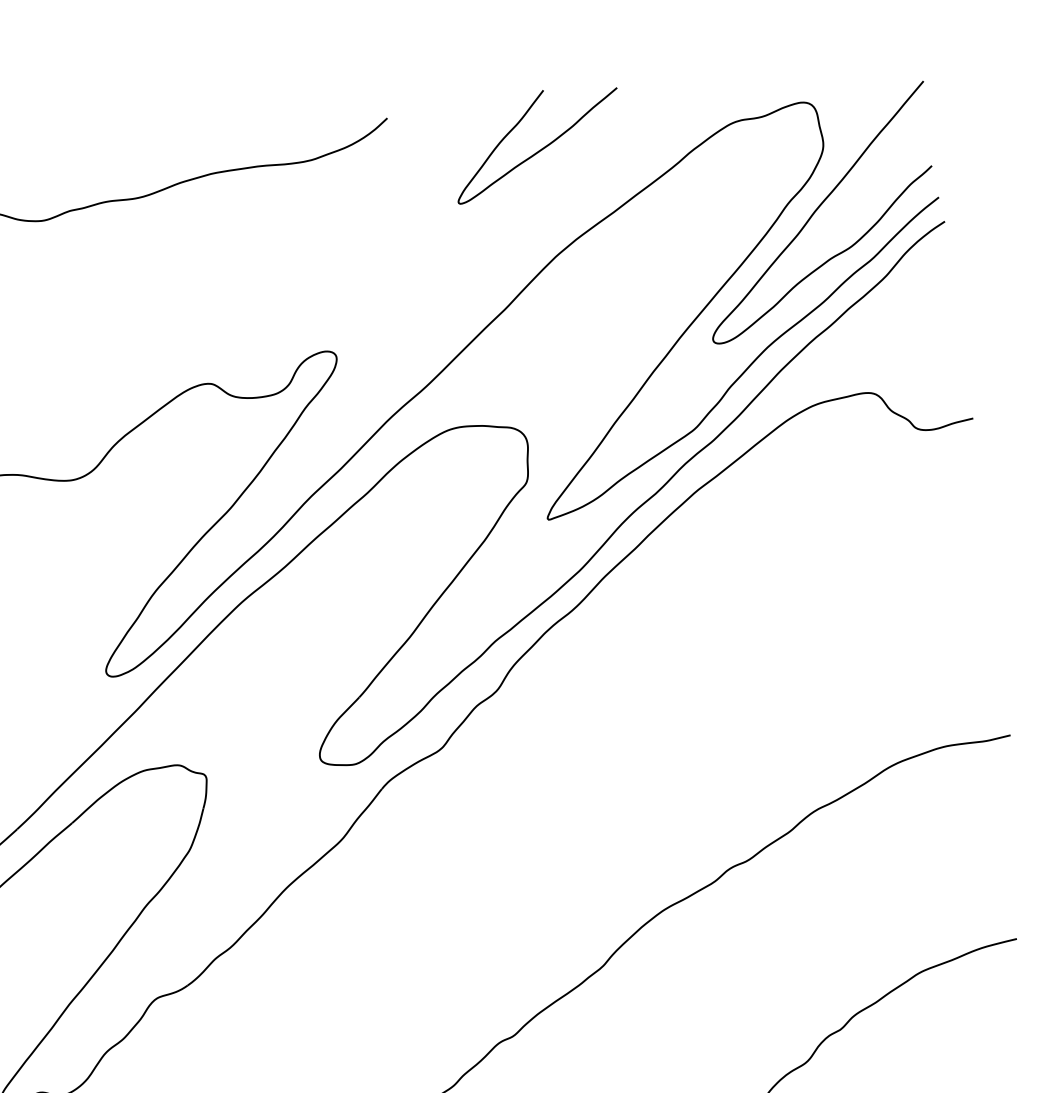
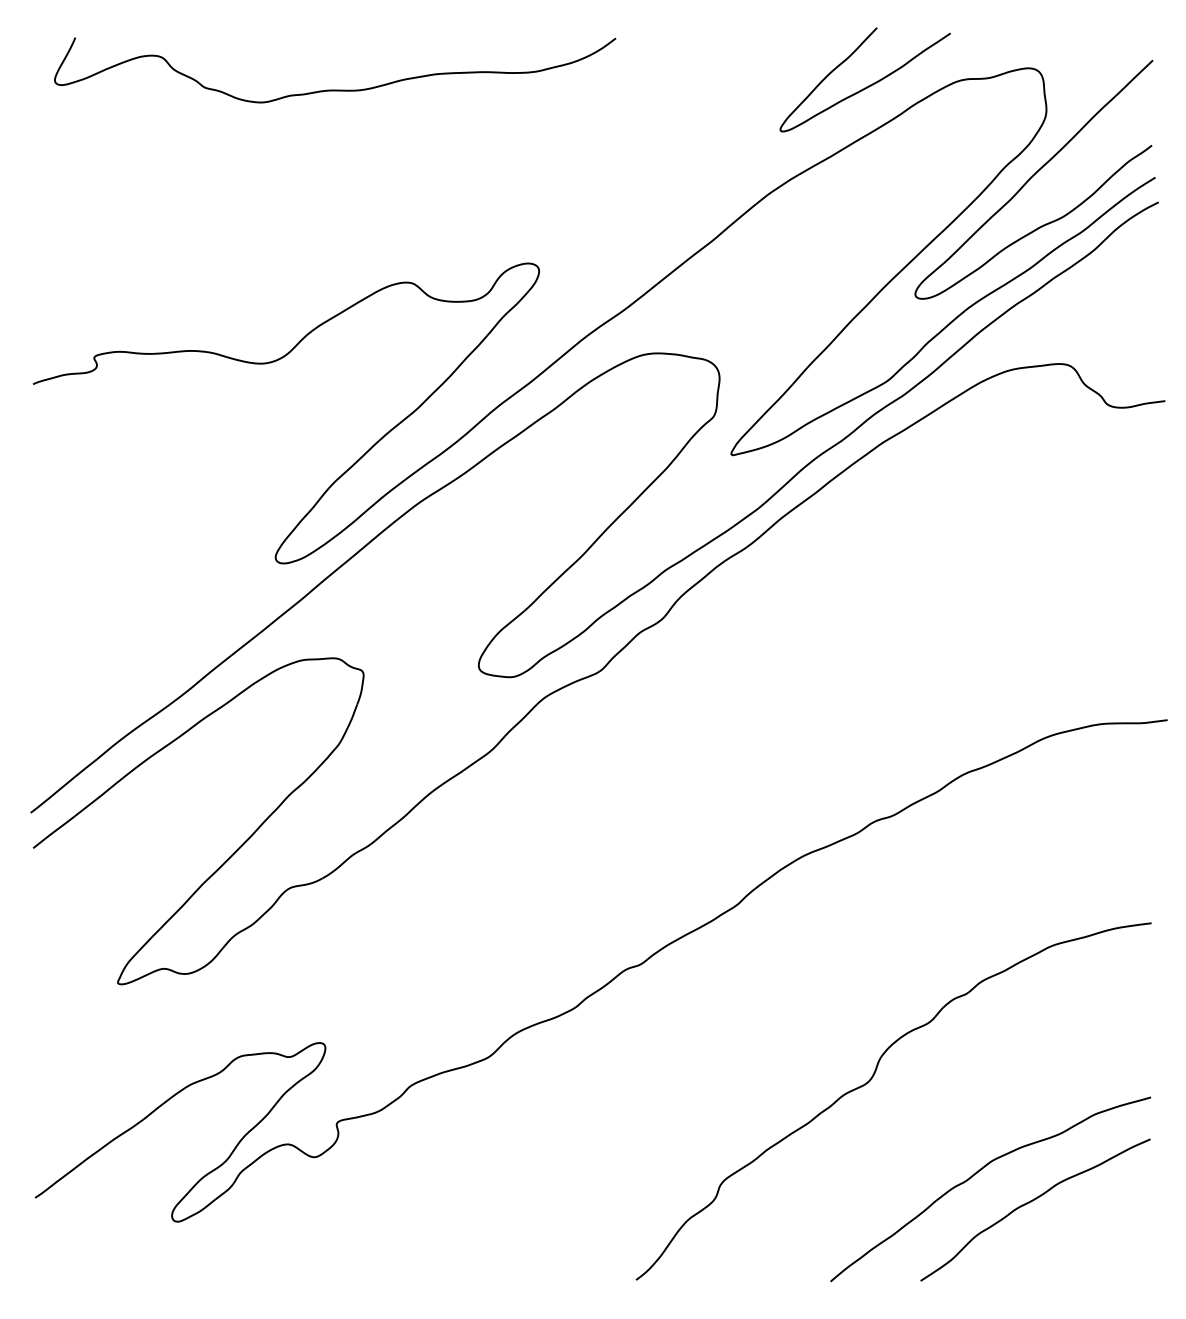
curve: (541, 148) -> (868, 85), moved

